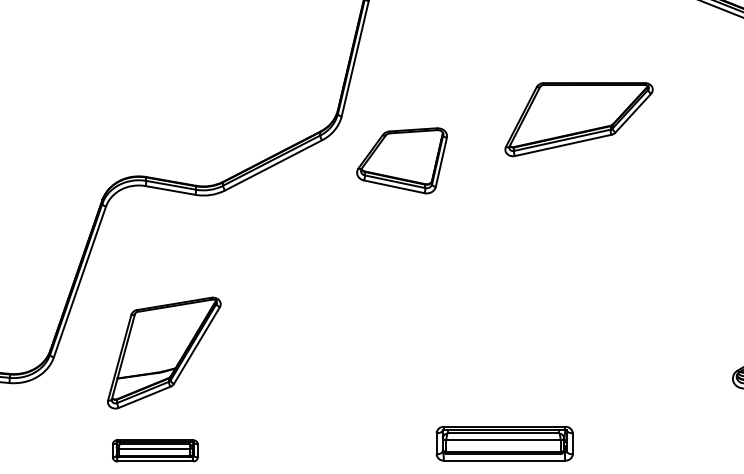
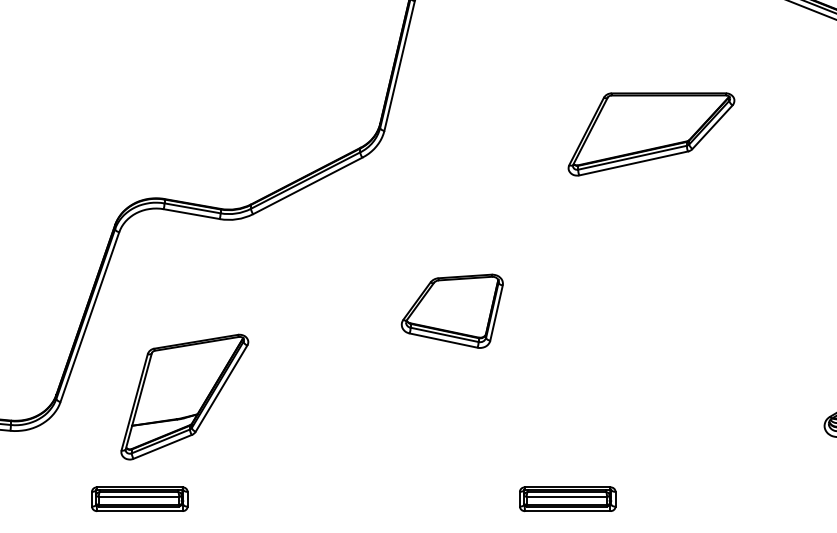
part: (401, 160) -> (451, 310), moved
part: (504, 443) -> (567, 498), size x0.62
part: (155, 450) -> (140, 498), moved

